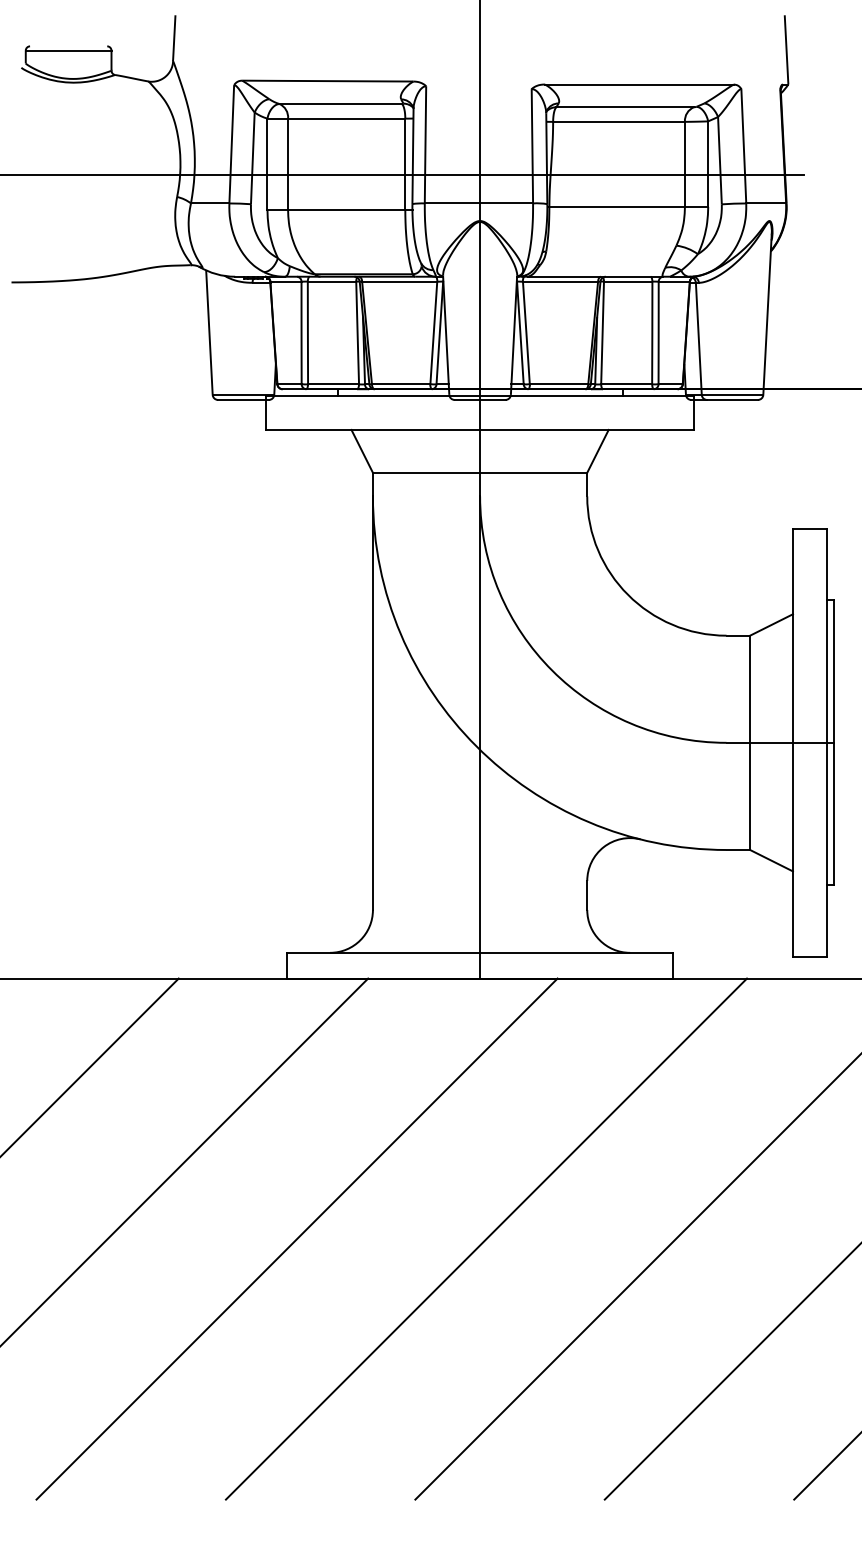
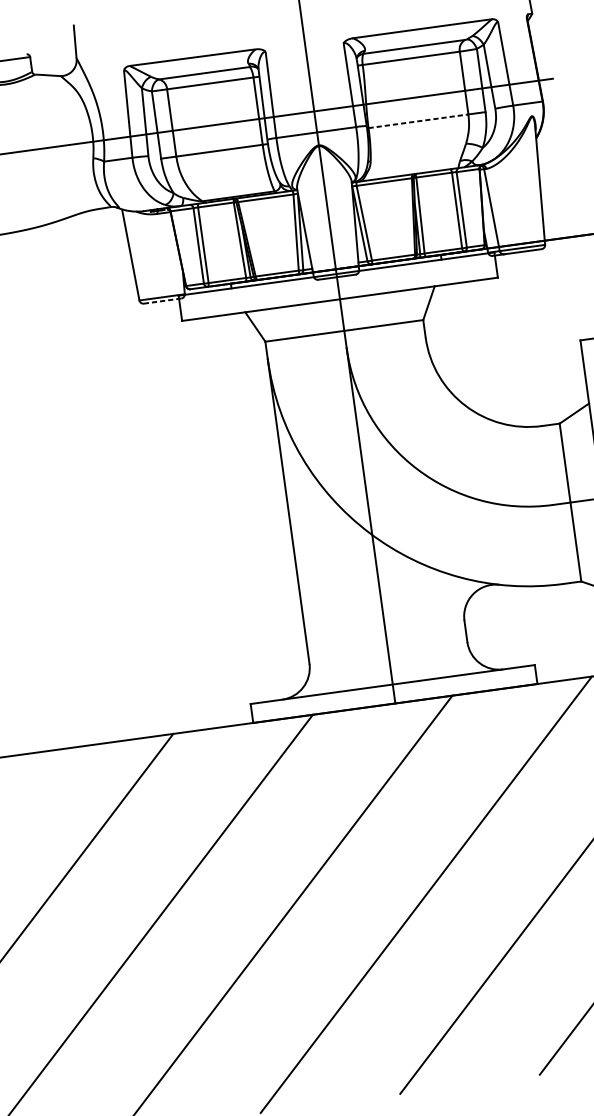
line: (617, 207) -> (418, 121), solid -> dashed
line: (242, 399) -> (161, 300), solid -> dashed

